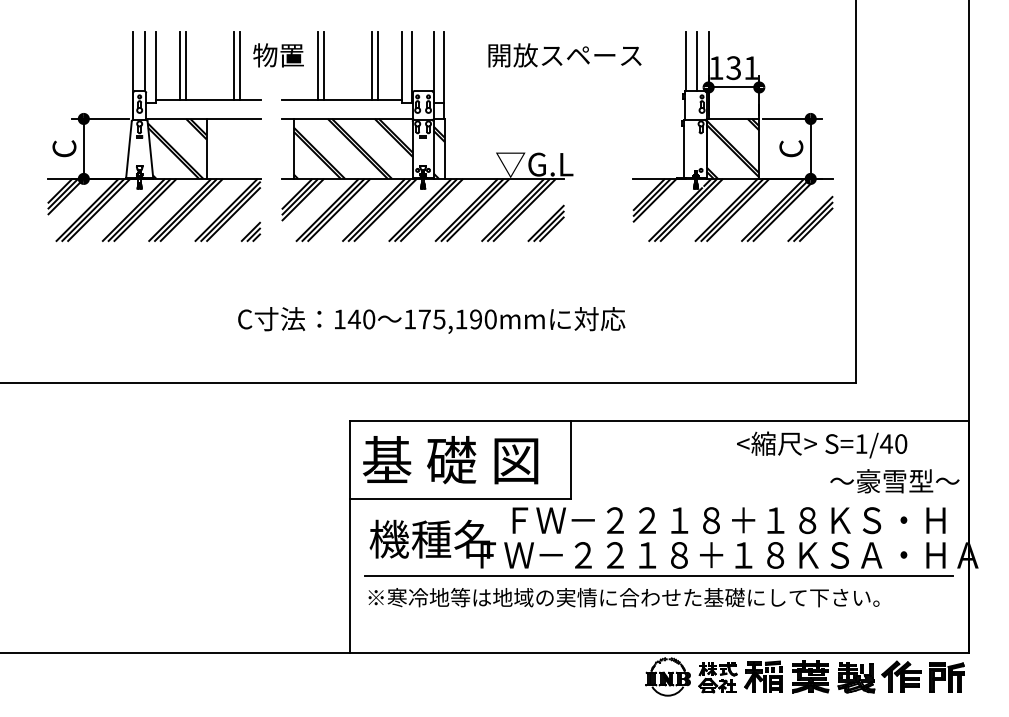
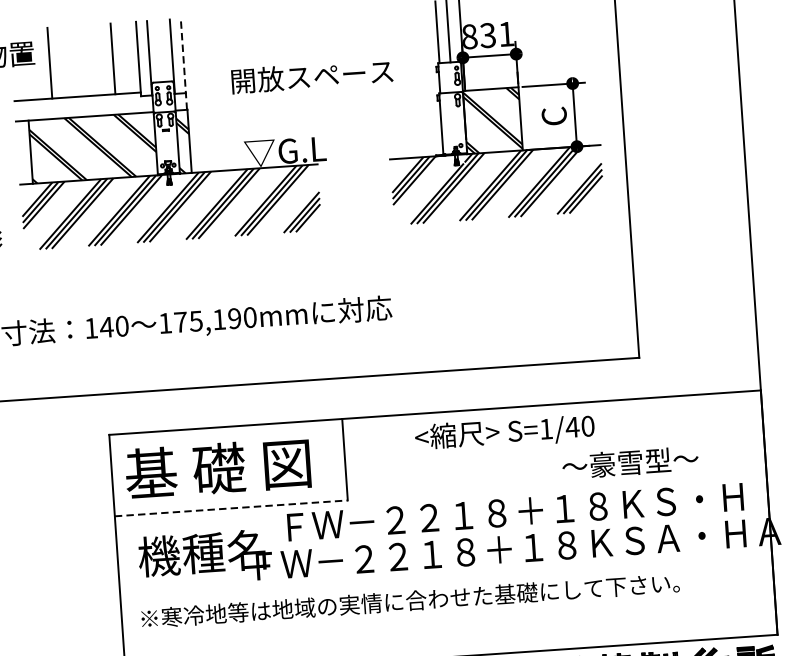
text: (564, 55) -> (311, 76), moved
line: (323, 65) -> (55, 62), removed
line: (371, 65) -> (106, 58), removed
text: (716, 68) -> (469, 37), 131 -> 831
line: (444, 75) -> (184, 64), solid -> dashed
text: (822, 444) -> (505, 432), moved
text: (894, 481) -> (630, 463), moved
line: (460, 498) -> (231, 508), solid -> dashed
line: (659, 576) -> (446, 576), removed

